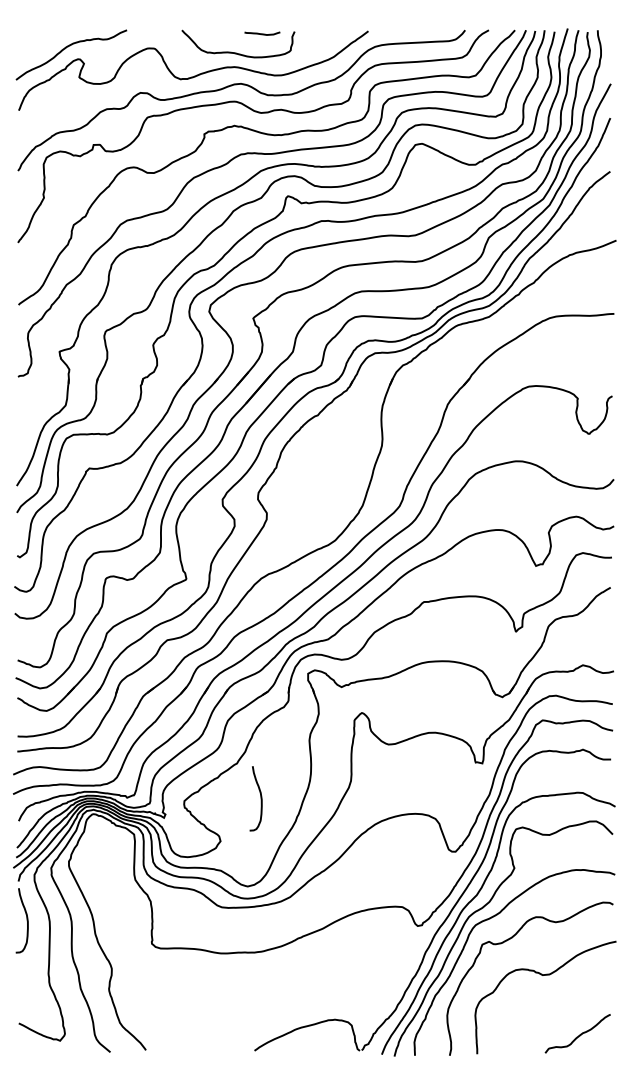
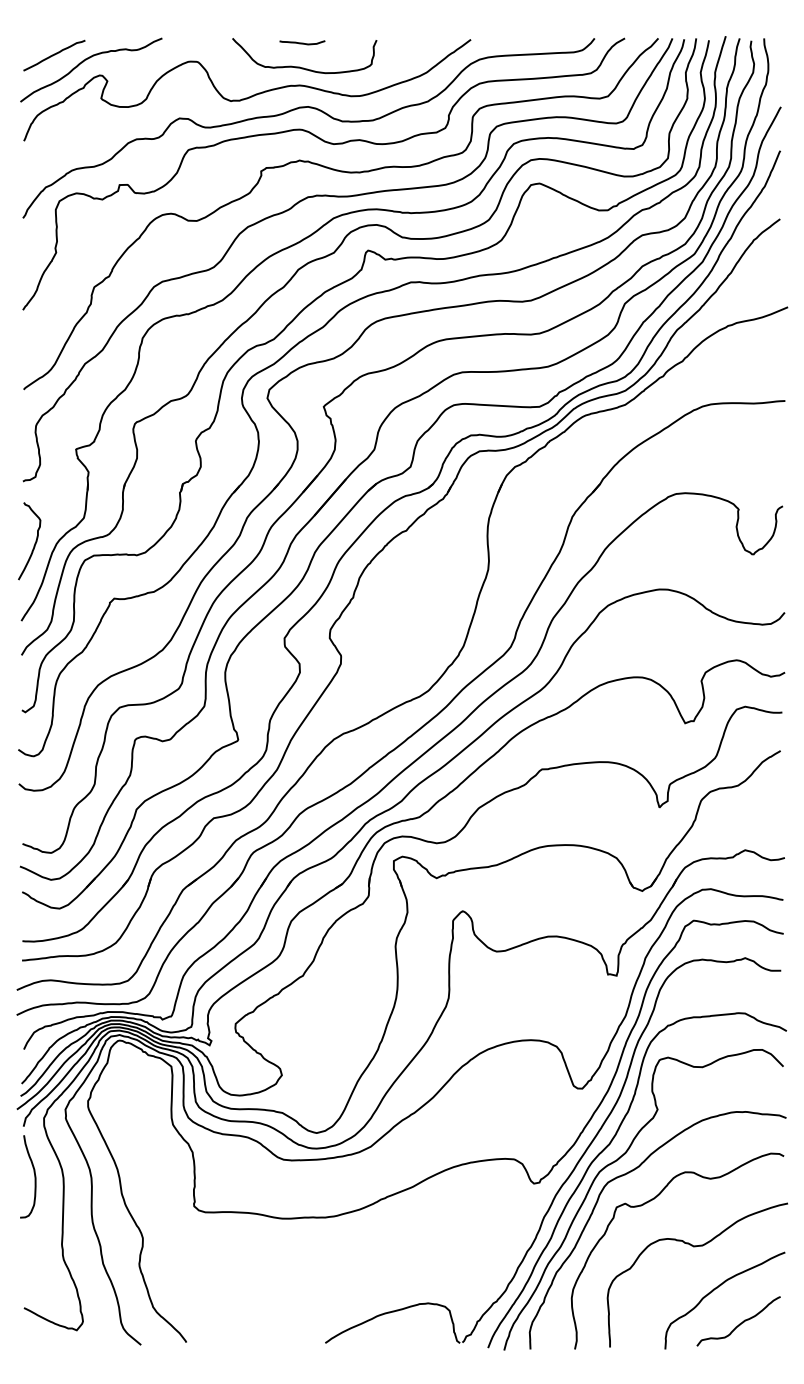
curve: (262, 33) -> (302, 42), moved
curve: (42, 43) -> (54, 55), added
curve: (27, 425) -> (34, 543), added
curve: (260, 798) -> (333, 1020), removed
curve: (560, 1008) -> (716, 1289), added

